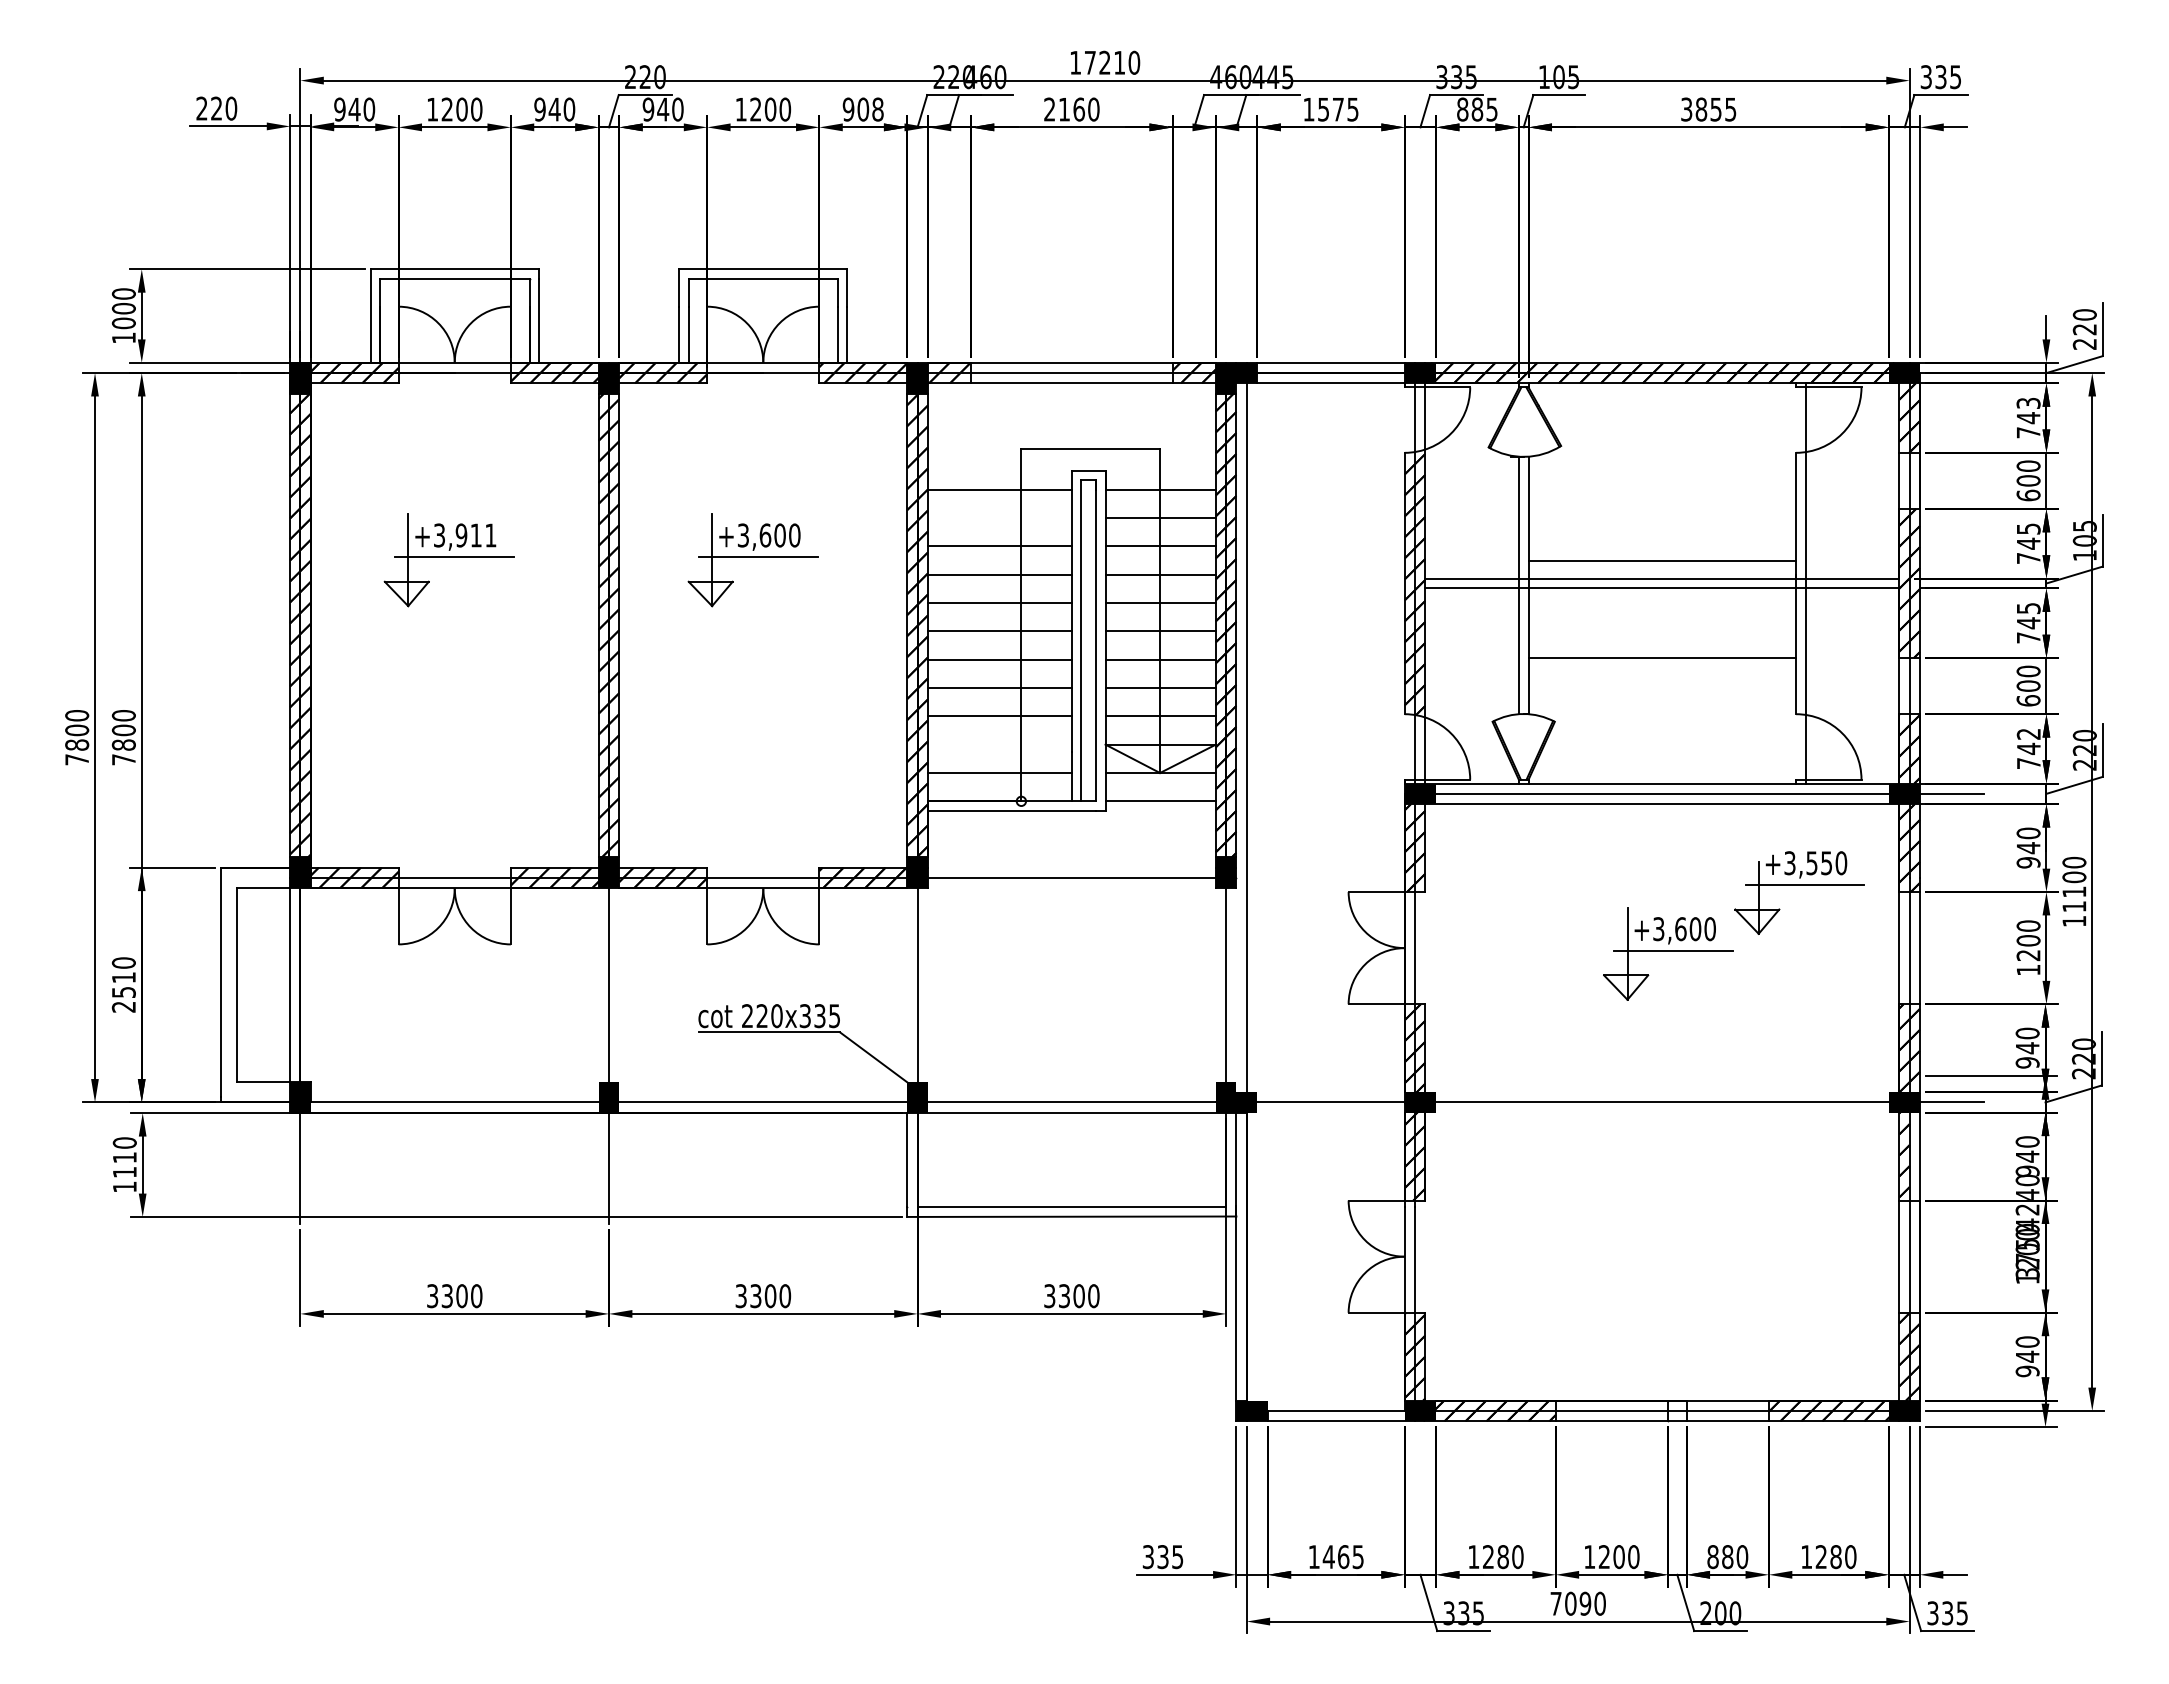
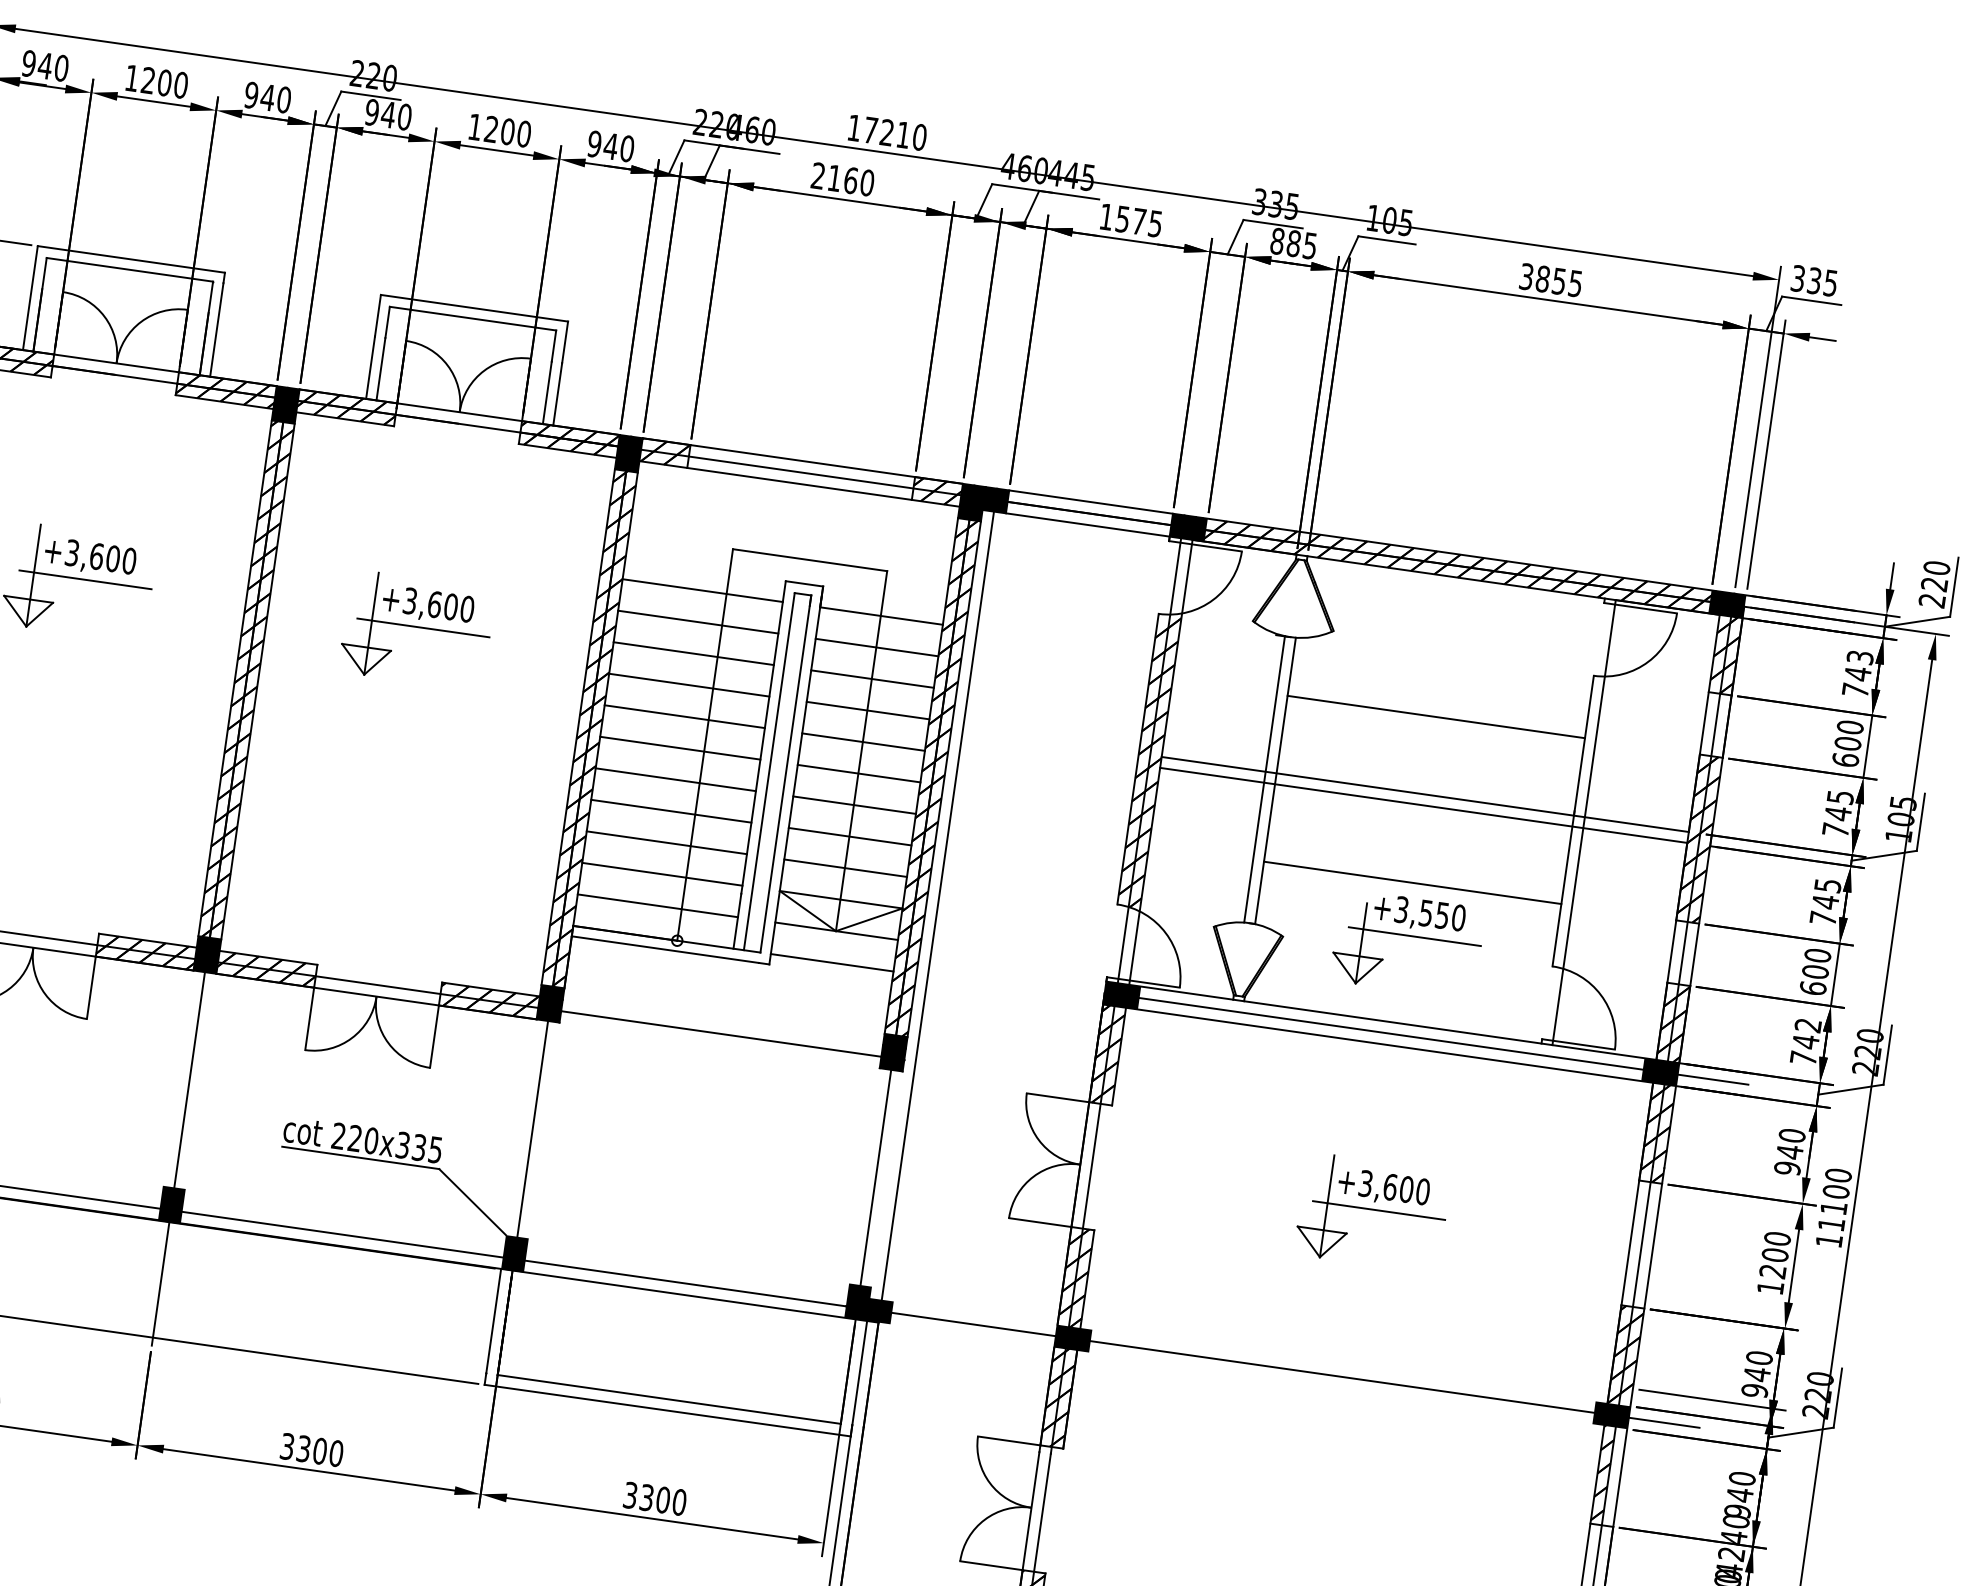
text: (870, 109) -> (618, 147), 908 -> 940
line: (999, 517) -> (697, 621), added
text: (475, 535) -> (112, 558), +3,911 -> +3,600
line: (1662, 560) -> (1436, 716), moved
line: (999, 744) -> (661, 874), added
part: (1799, 885) -> (1408, 936), moved

